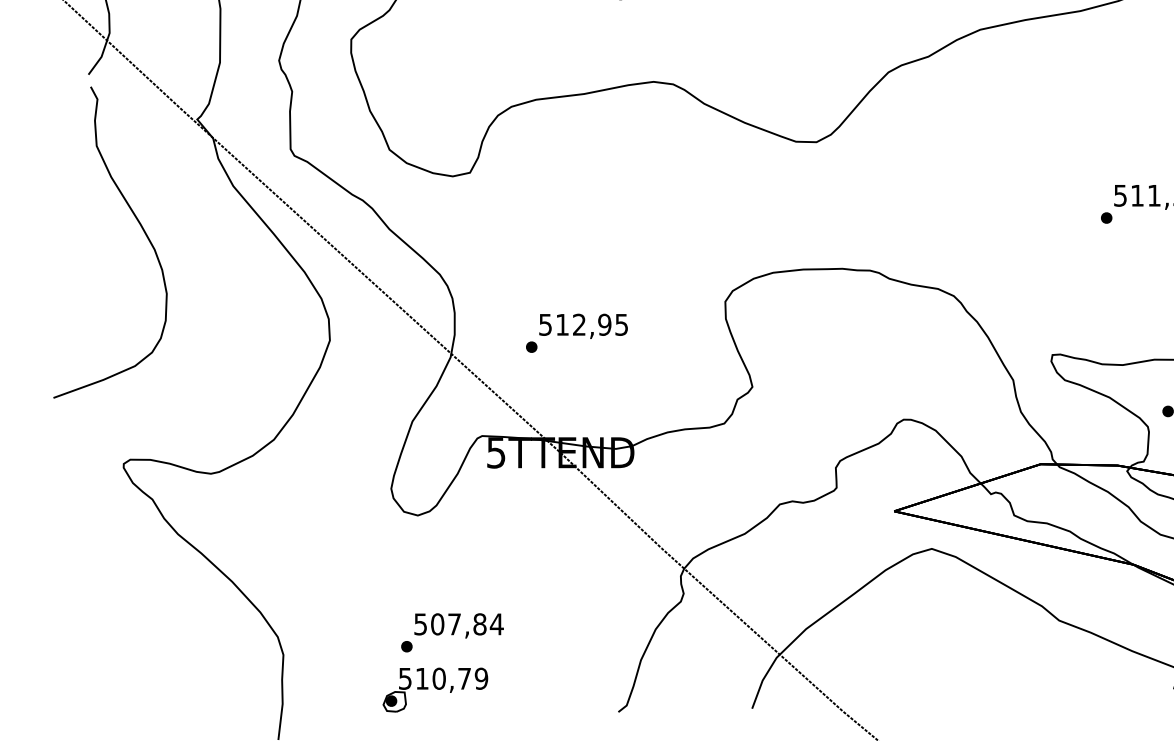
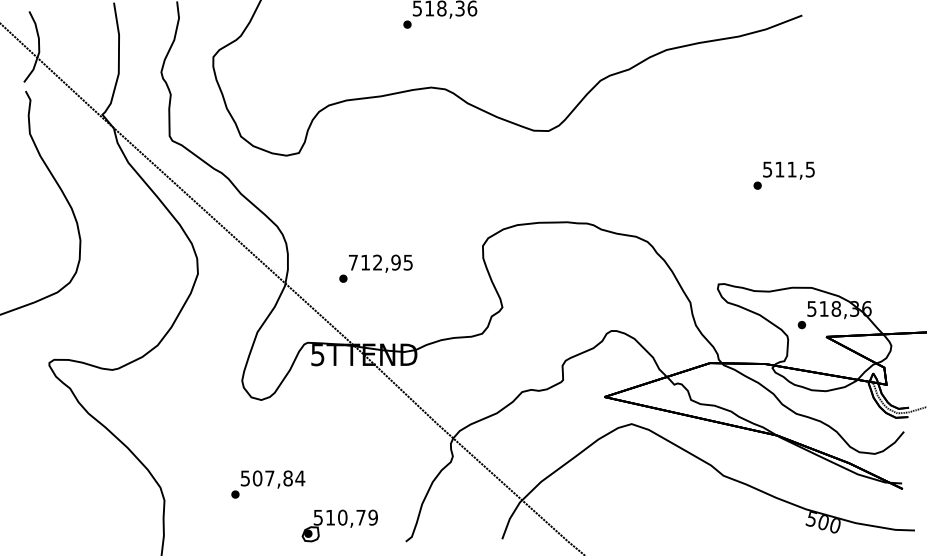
text: (544, 324) -> (352, 262), 512,95 -> 712,95
text: (452, 632) -> (268, 484), moved
part: (434, 689) -> (339, 525), moved

